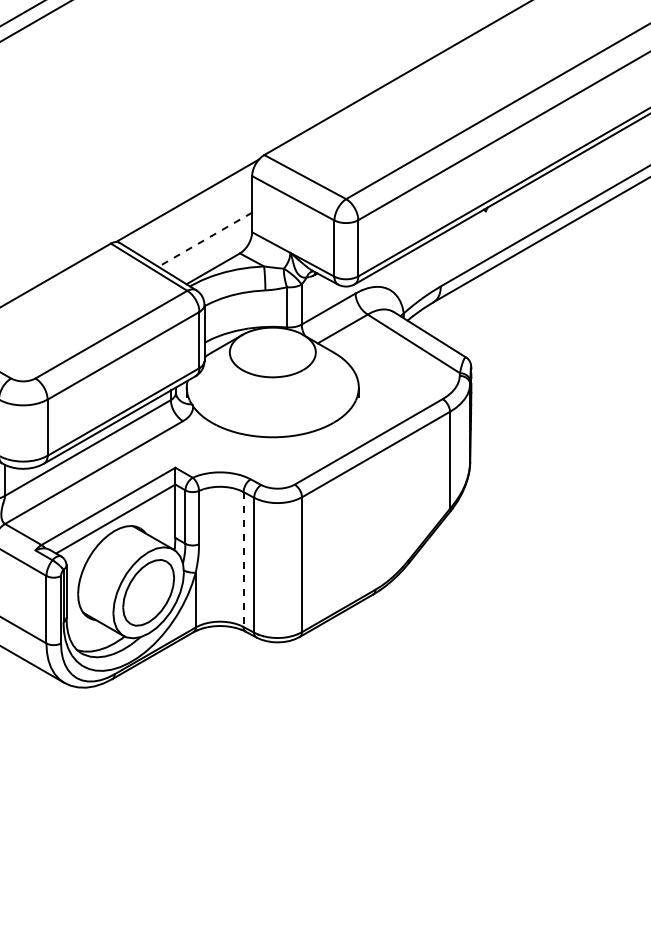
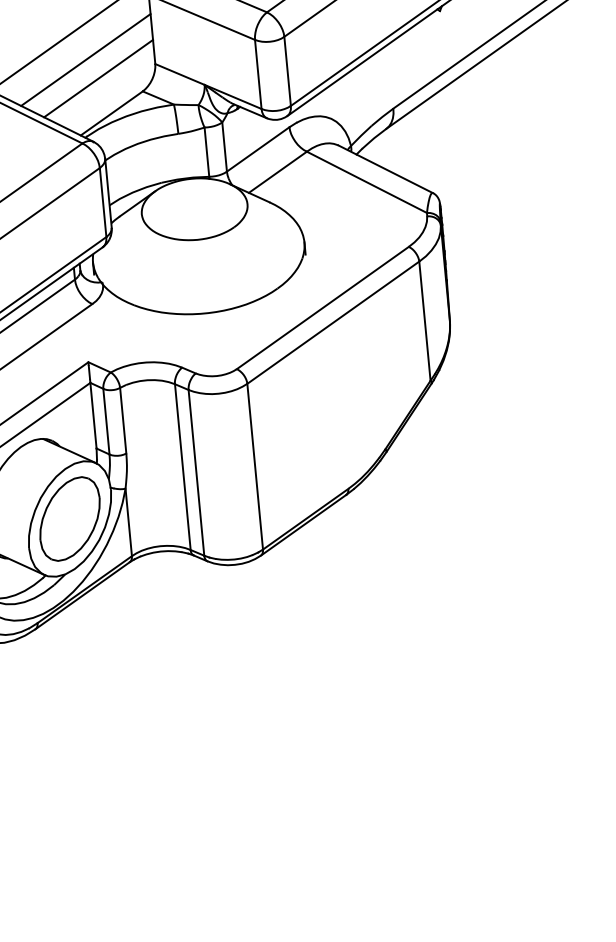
line: (196, 223) -> (85, 59), added
line: (204, 240) -> (97, 79), dashed -> solid
line: (243, 560) -> (182, 468), dashed -> solid

